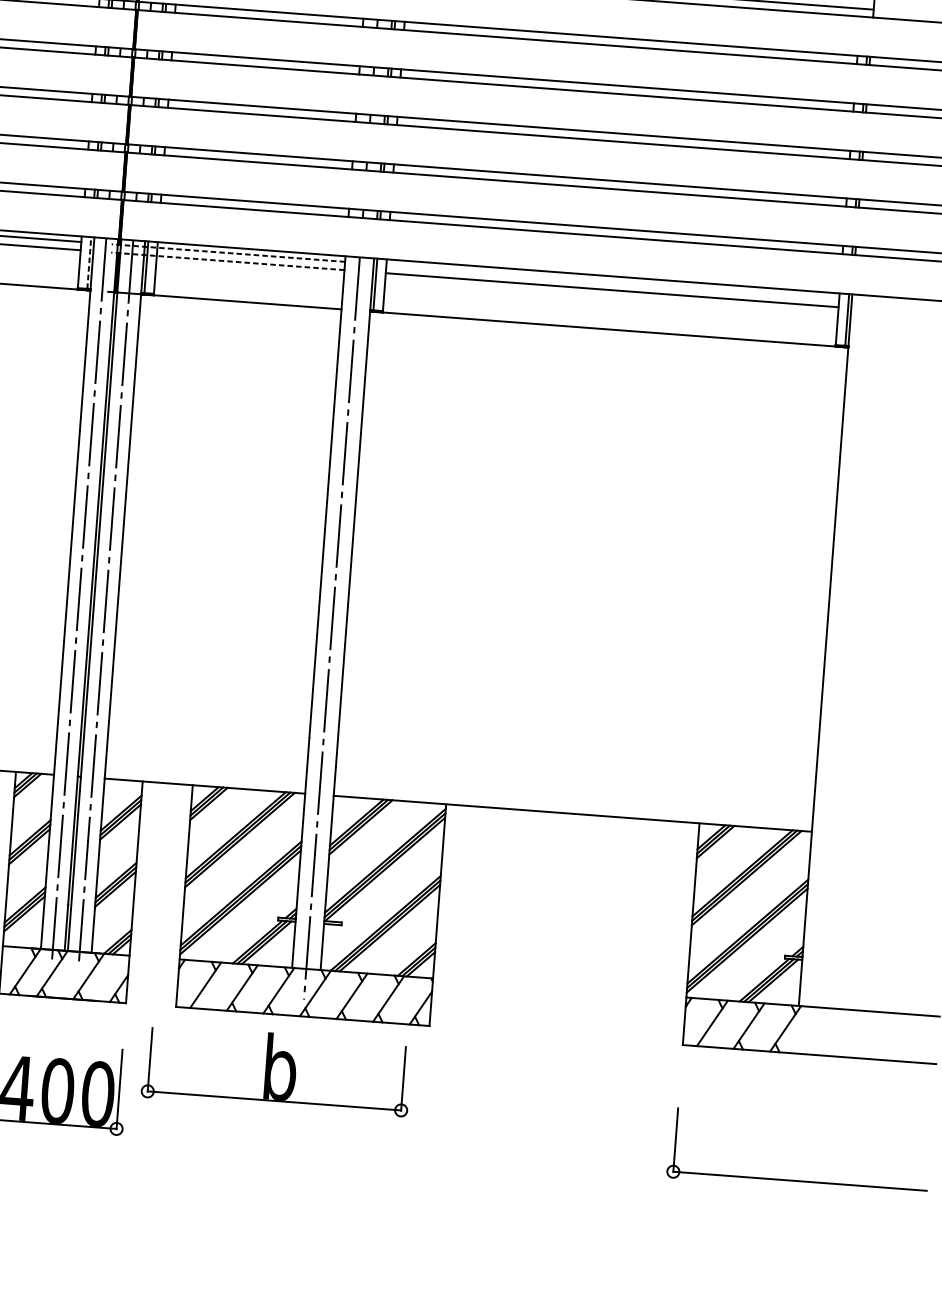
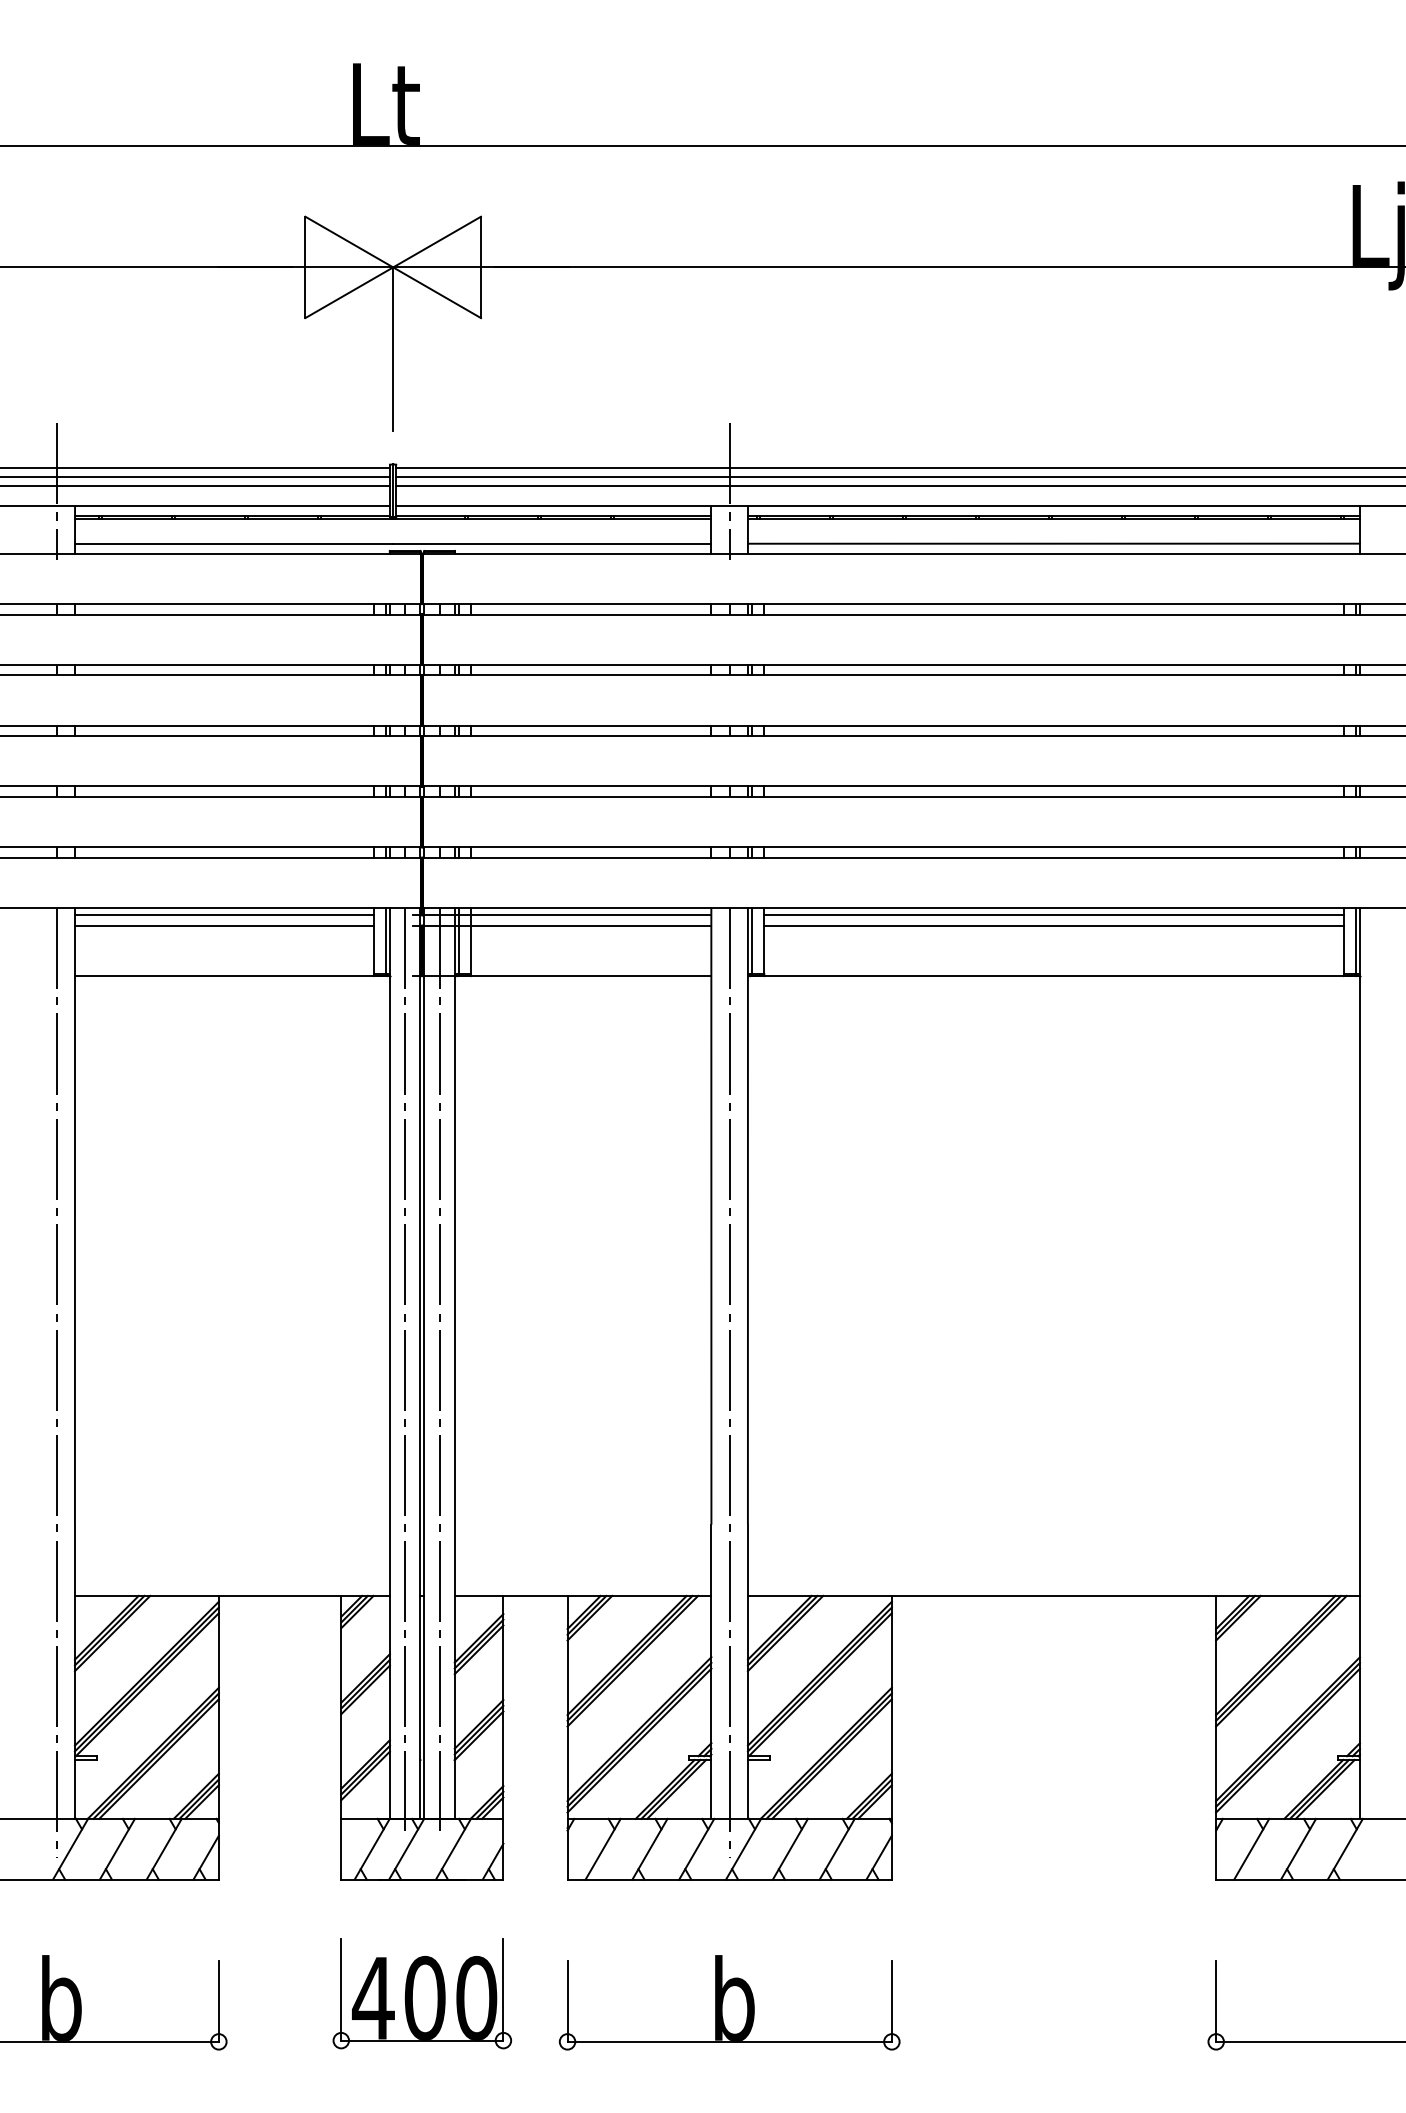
line: (228, 253) -> (561, 915), dashed -> solid
line: (227, 261) -> (561, 925), dashed -> solid
line: (89, 262) -> (385, 940), dashed -> solid
line: (612, 282) -> (1053, 915), added
part: (276, 1070) -> (729, 2002), moved

